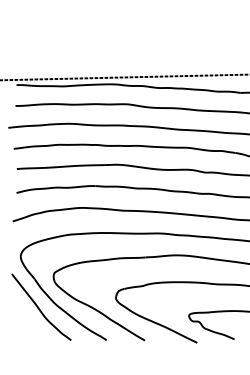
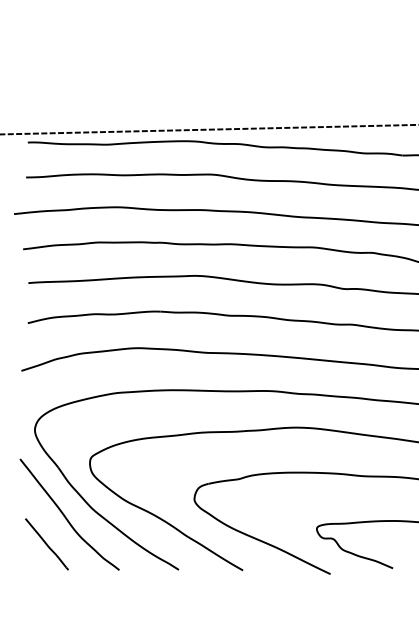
line: (27, 324) -> (46, 543), added

